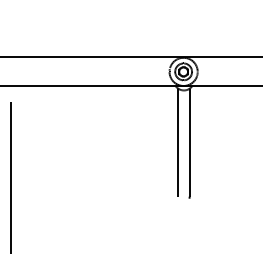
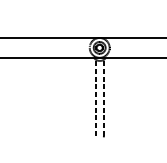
line: (178, 142) -> (96, 97), solid -> dashed
line: (189, 142) -> (103, 97), solid -> dashed

